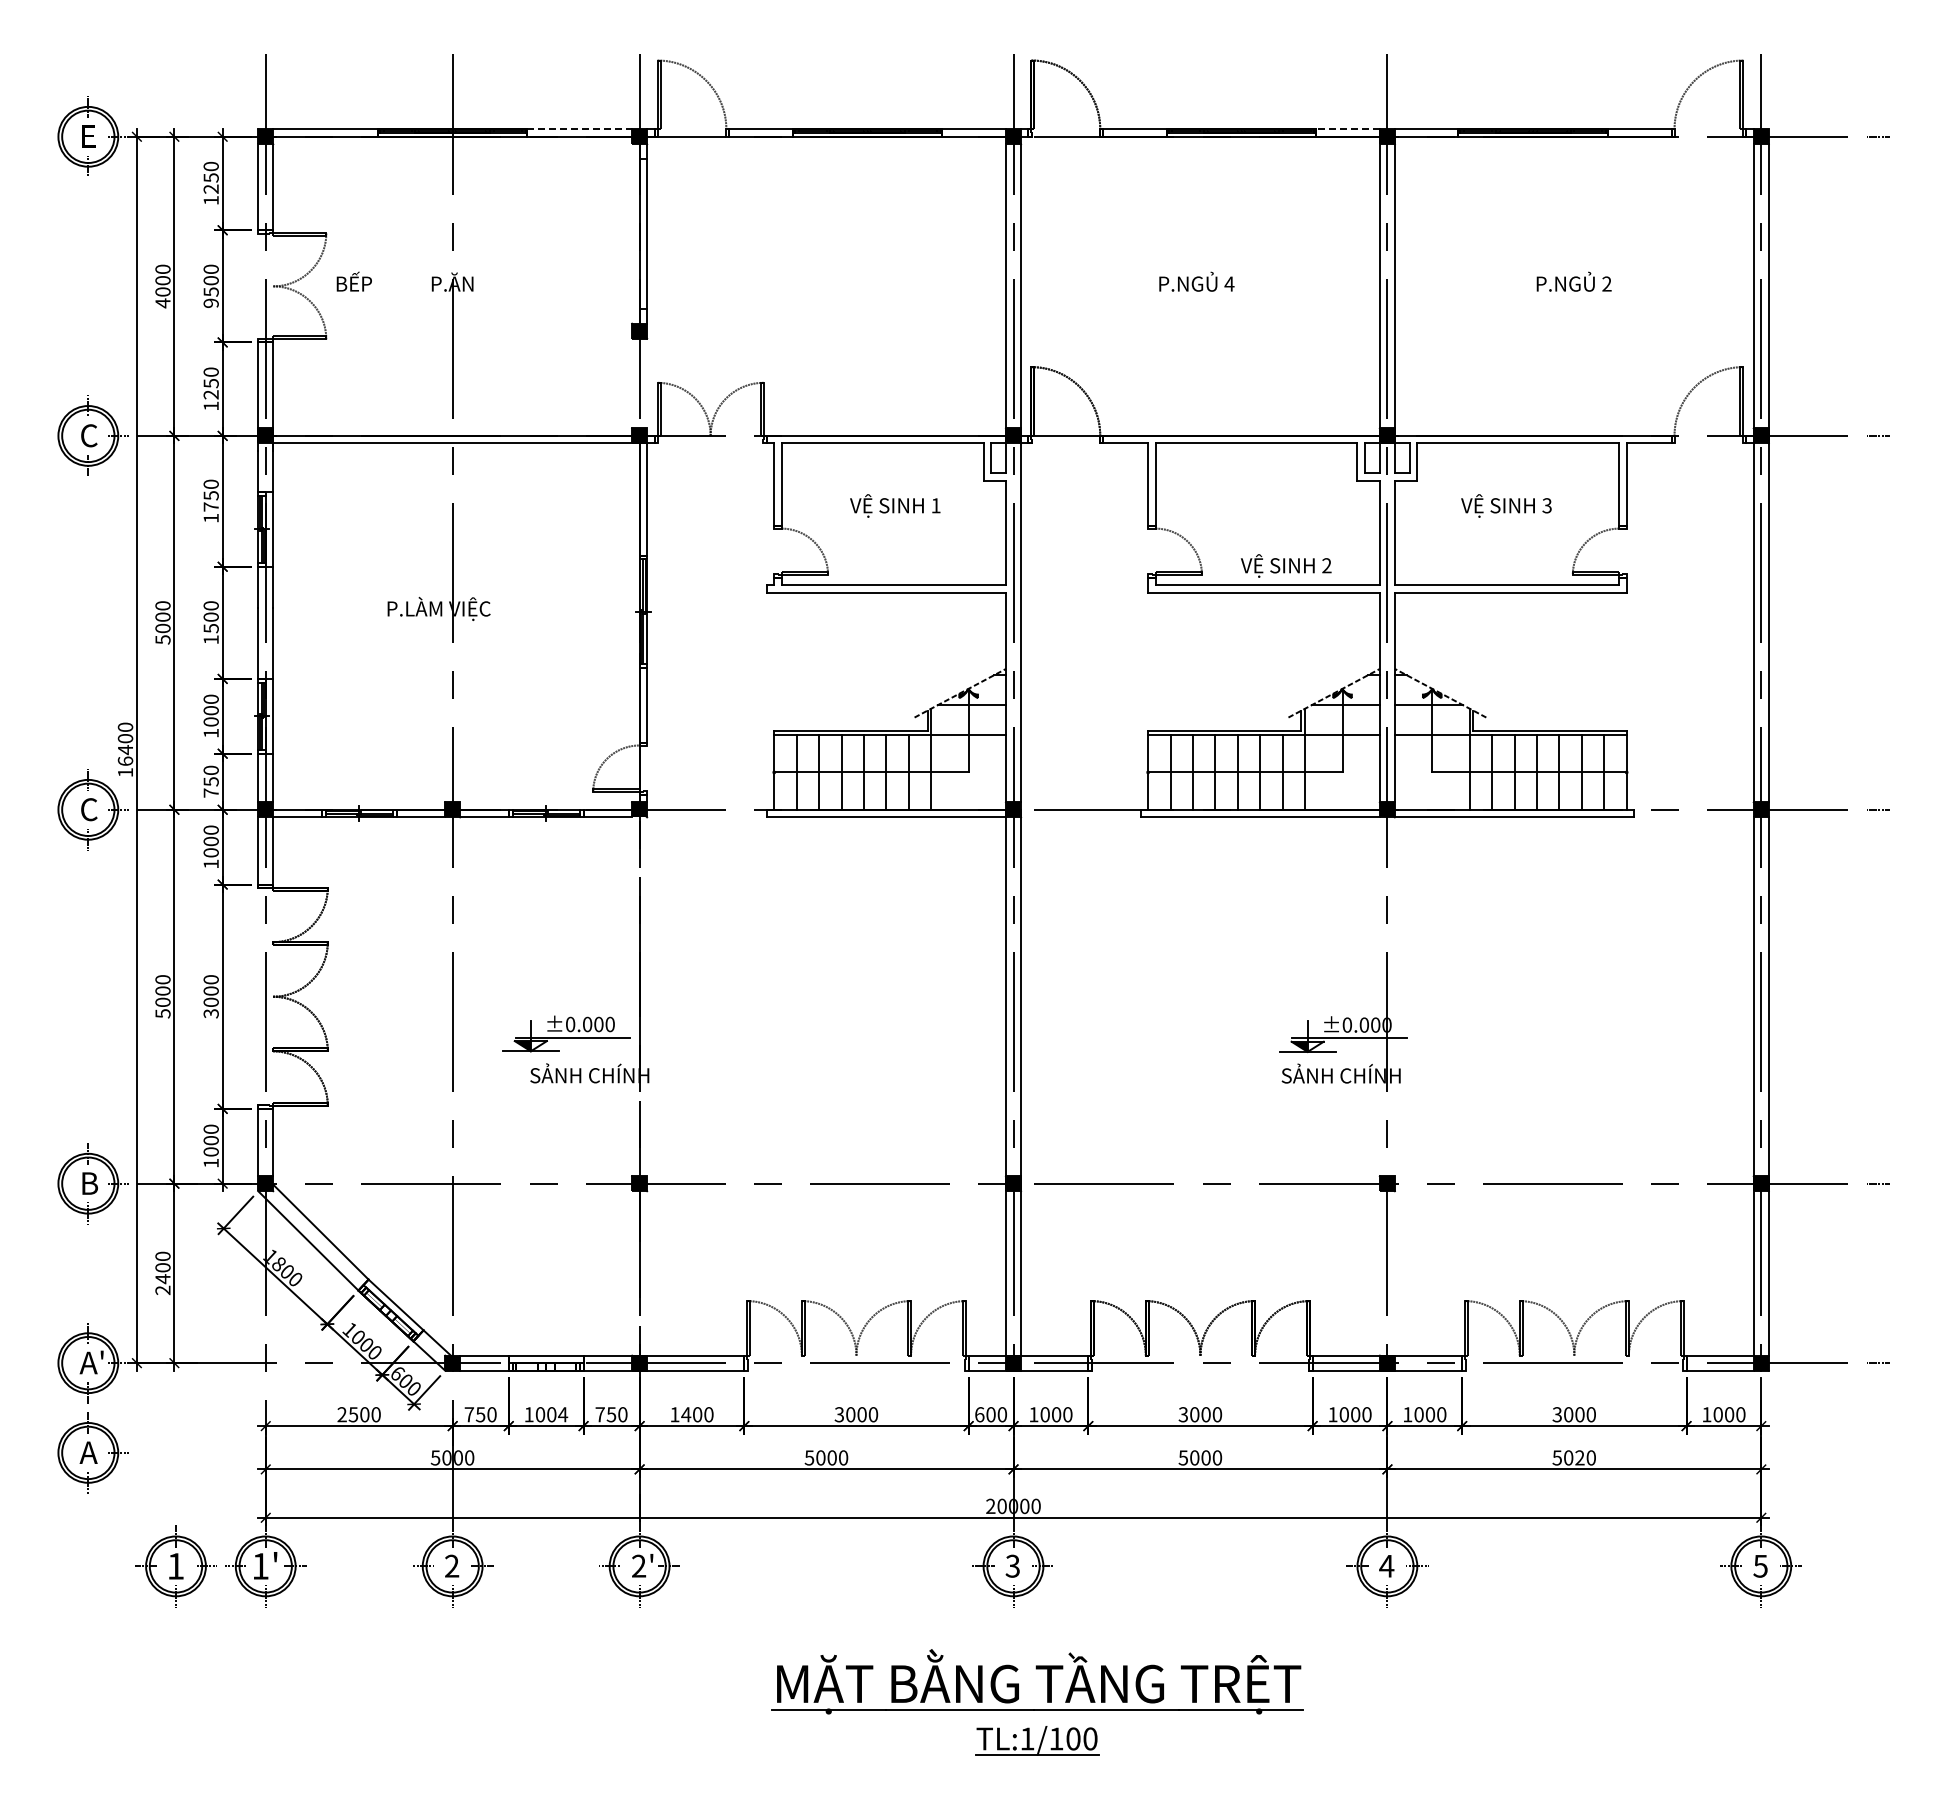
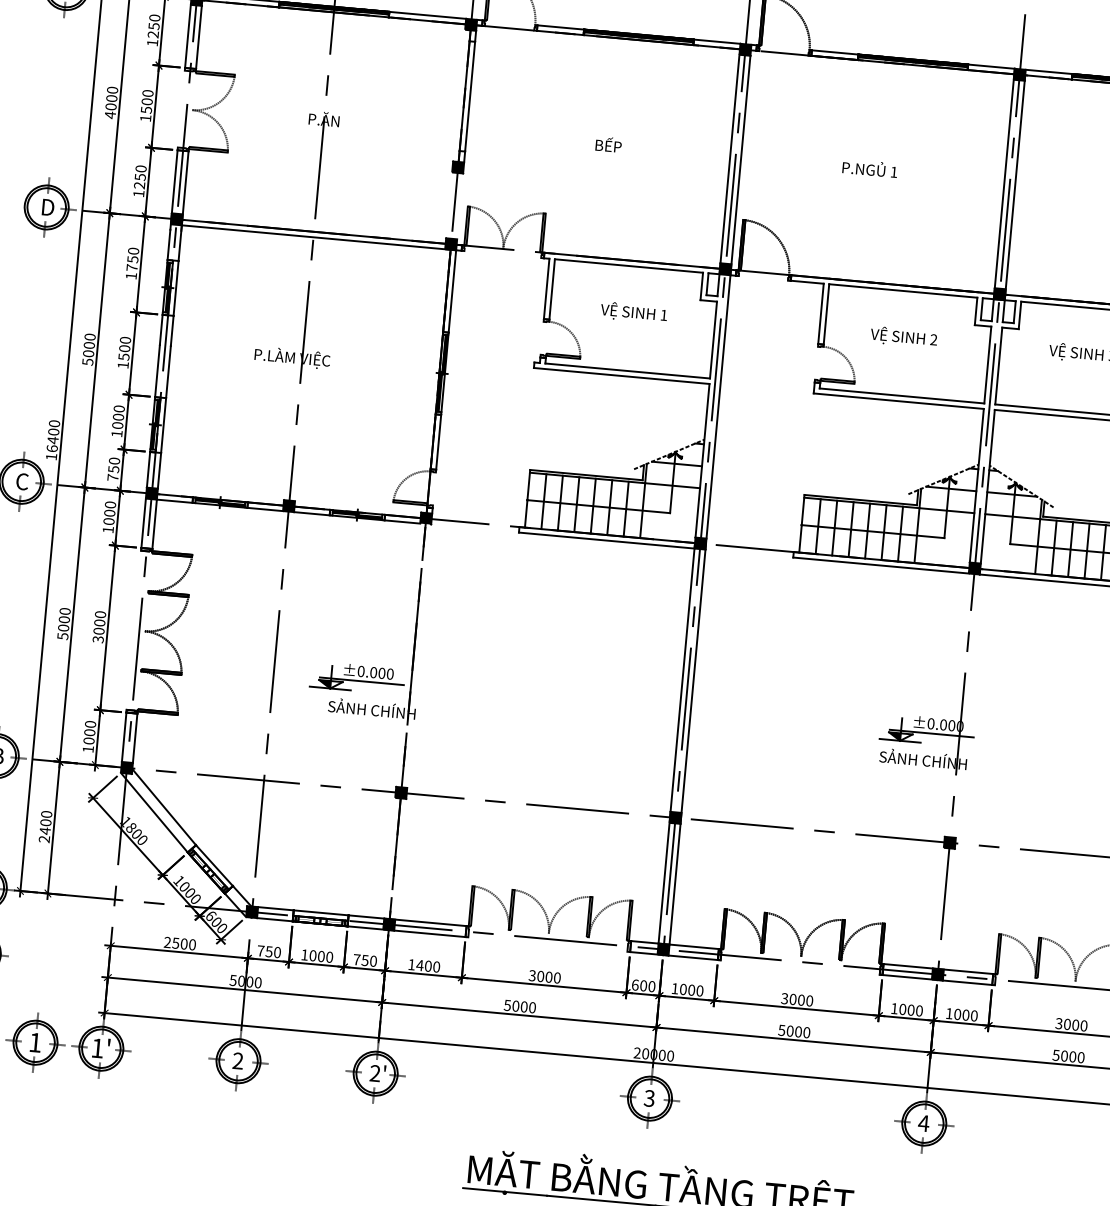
line: (580, 129) -> (428, 15), dashed -> solid
line: (1348, 129) -> (991, 66), dashed -> solid
text: (353, 281) -> (608, 144), moved
text: (1229, 283) -> (894, 171), 4 -> 1
text: (210, 302) -> (145, 117), 9500 -> 1500
text: (89, 435) -> (47, 207), C -> D
text: (1286, 565) -> (904, 336), moved
text: (563, 1414) -> (329, 957), 1004 -> 1000
text: (1579, 1457) -> (1072, 1056), 5020 -> 5000

